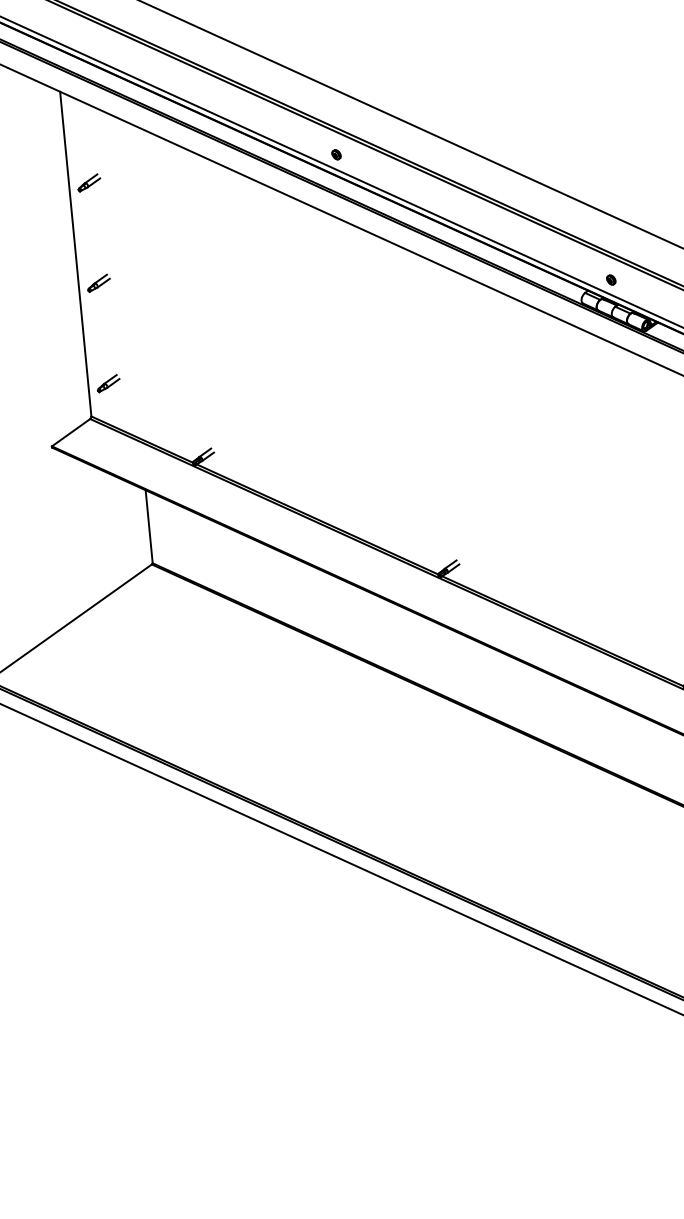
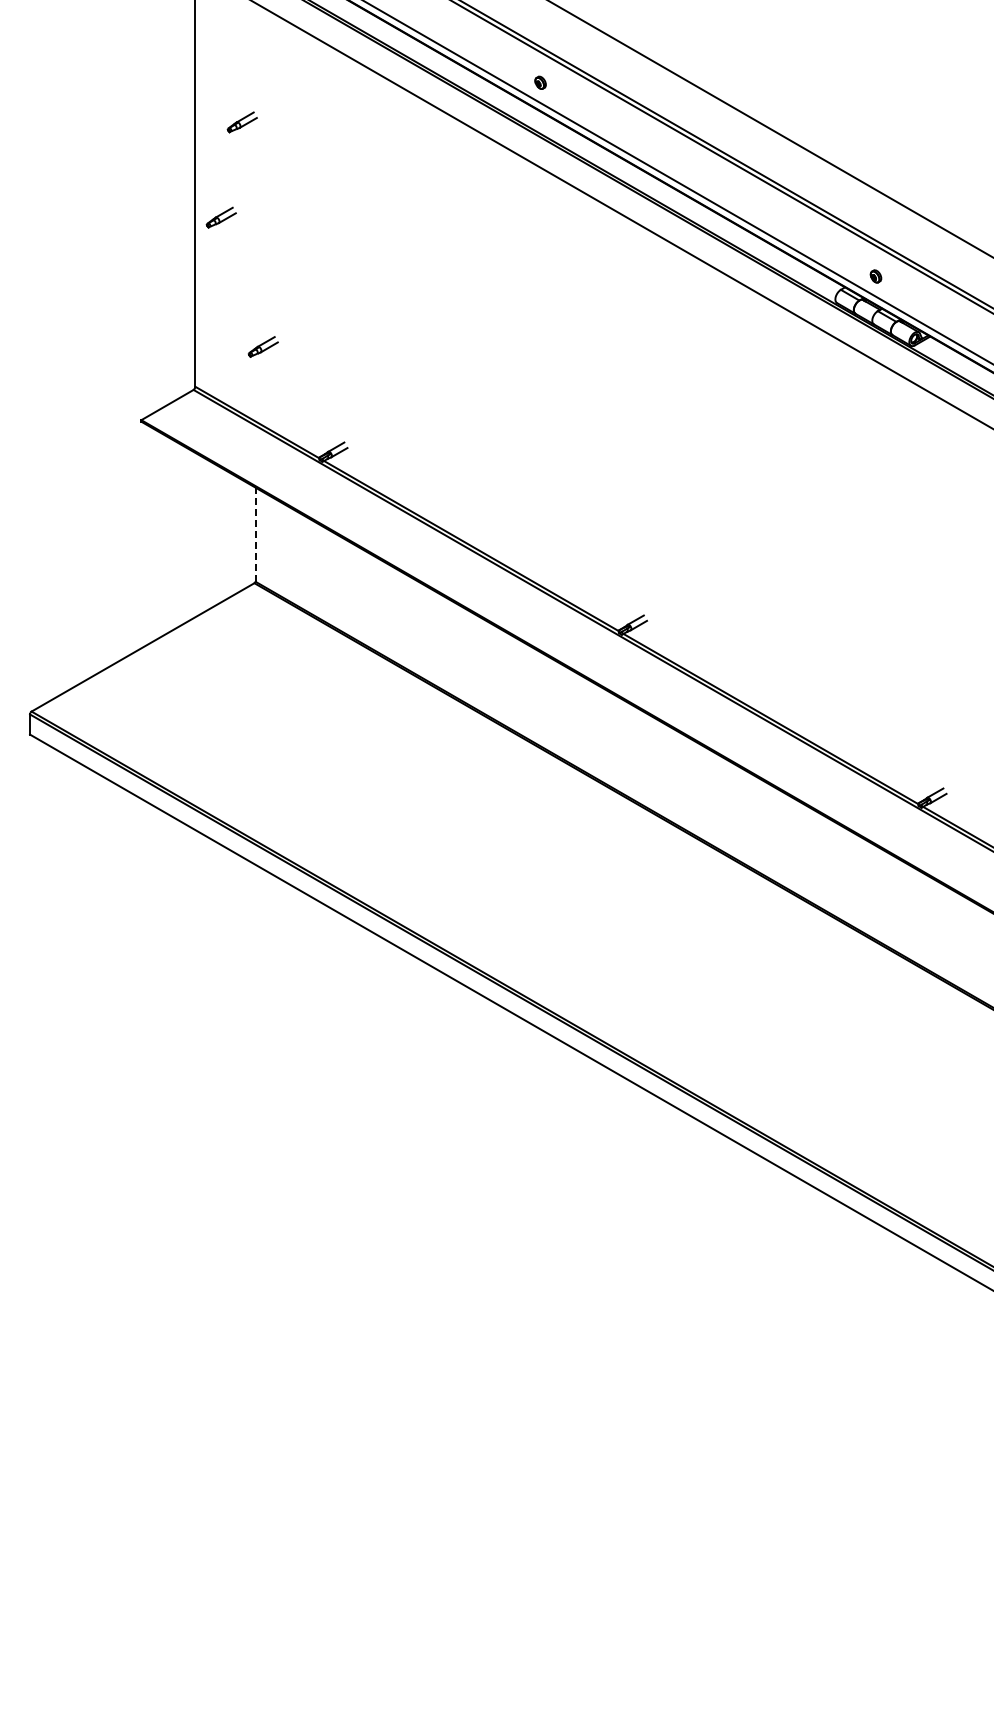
part: (88, 183) -> (241, 122), moved
part: (107, 383) -> (262, 346), moved
line: (149, 526) -> (255, 534), solid -> dashed

